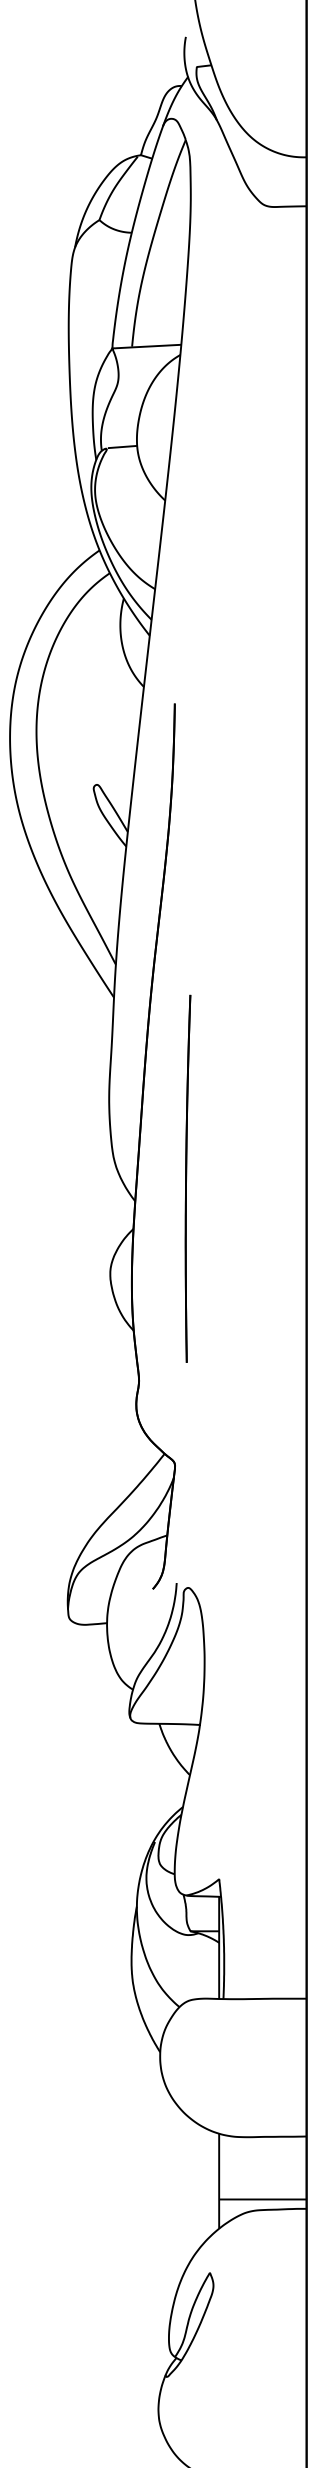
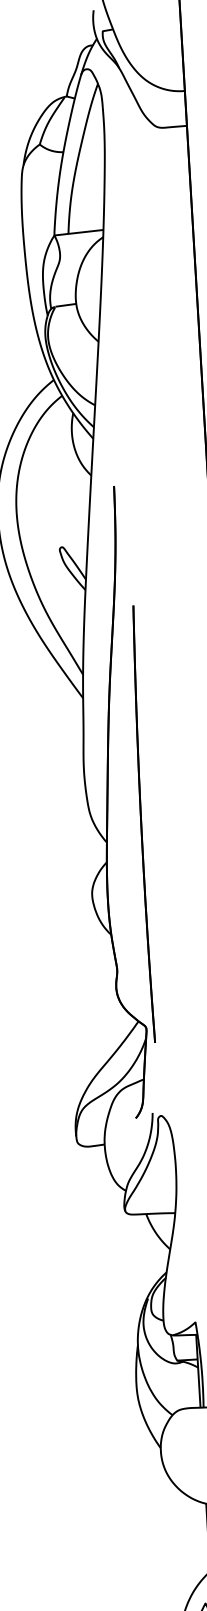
part: (187, 1178) -> (143, 824), size x1.67

